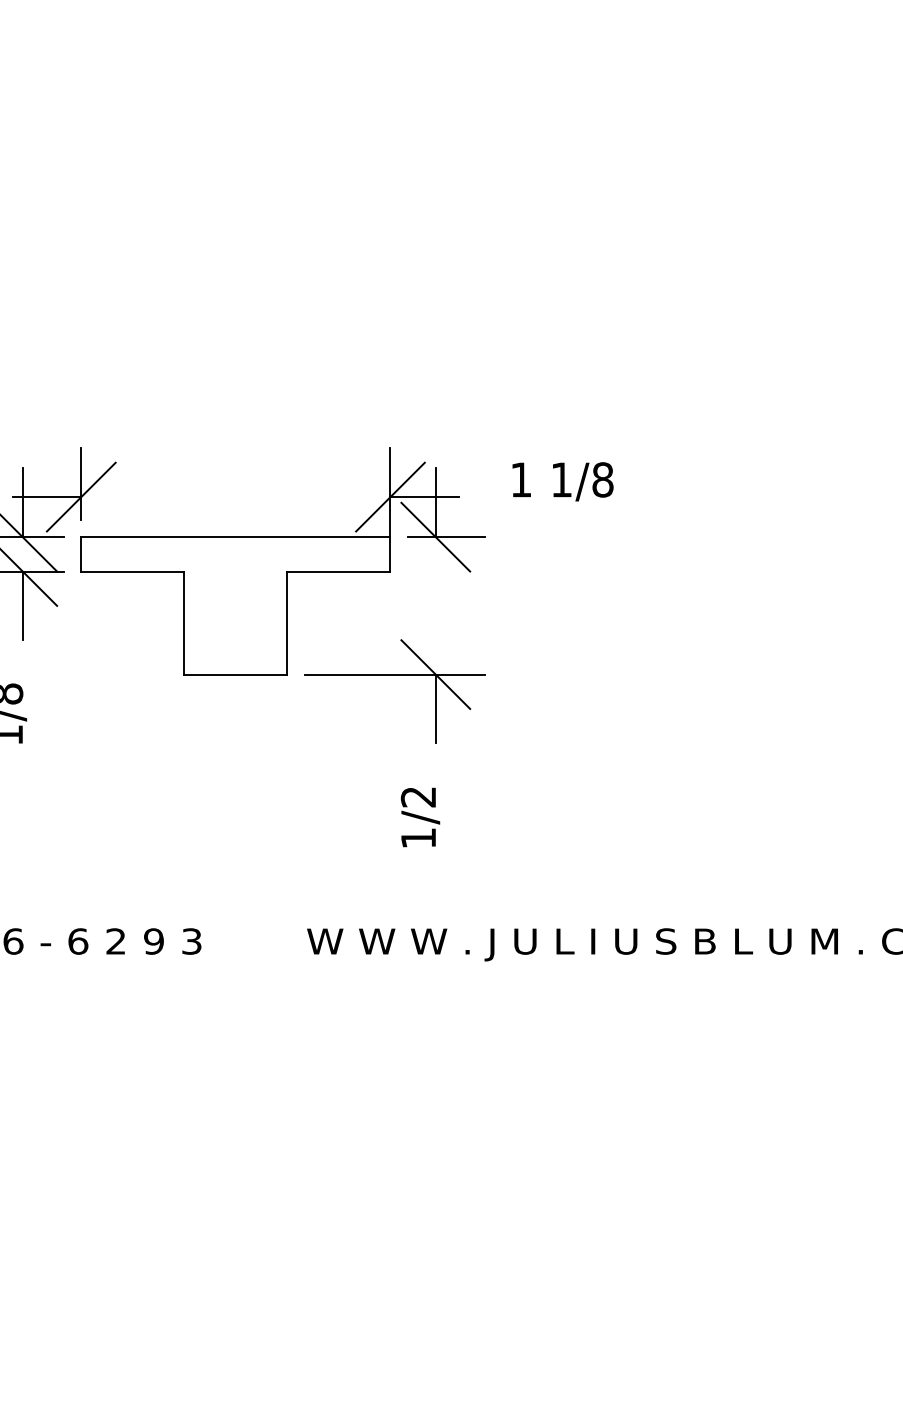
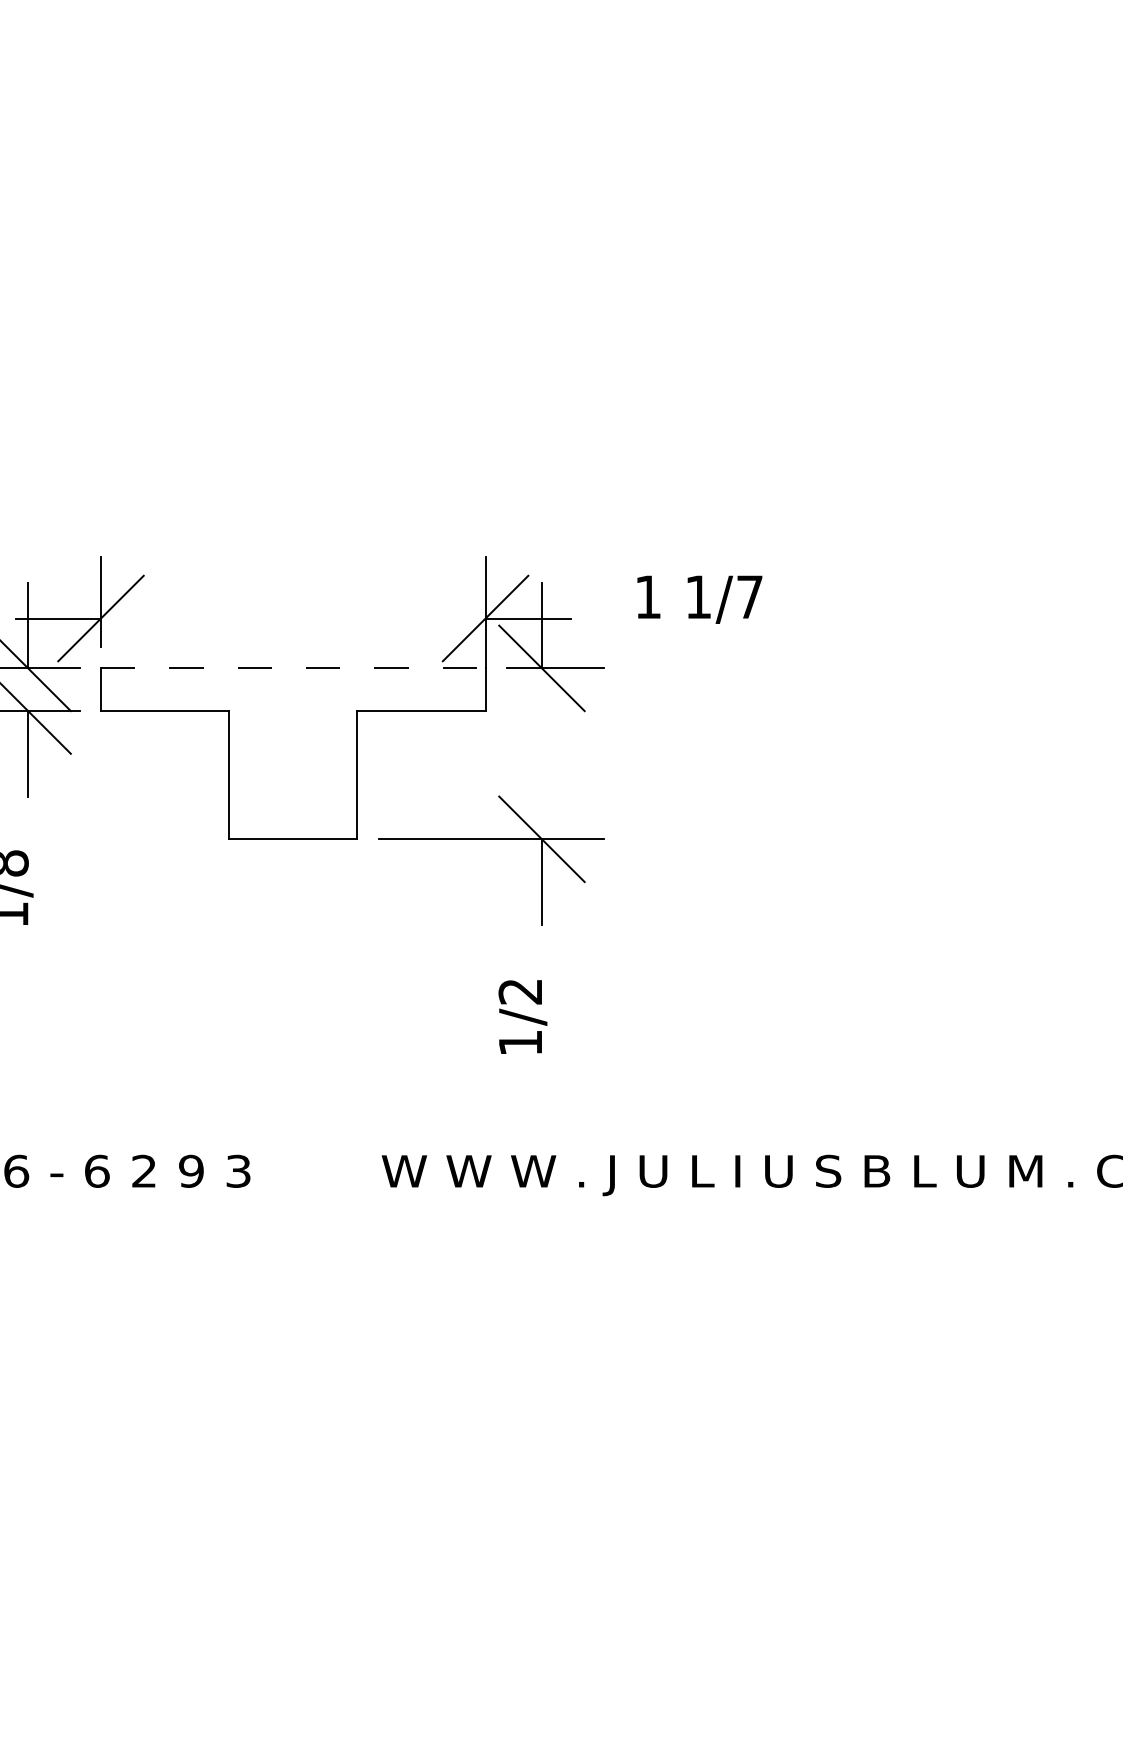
text: (602, 480) -> (749, 597), 1/8 -> 1/7
line: (236, 537) -> (293, 668), solid -> dashed

